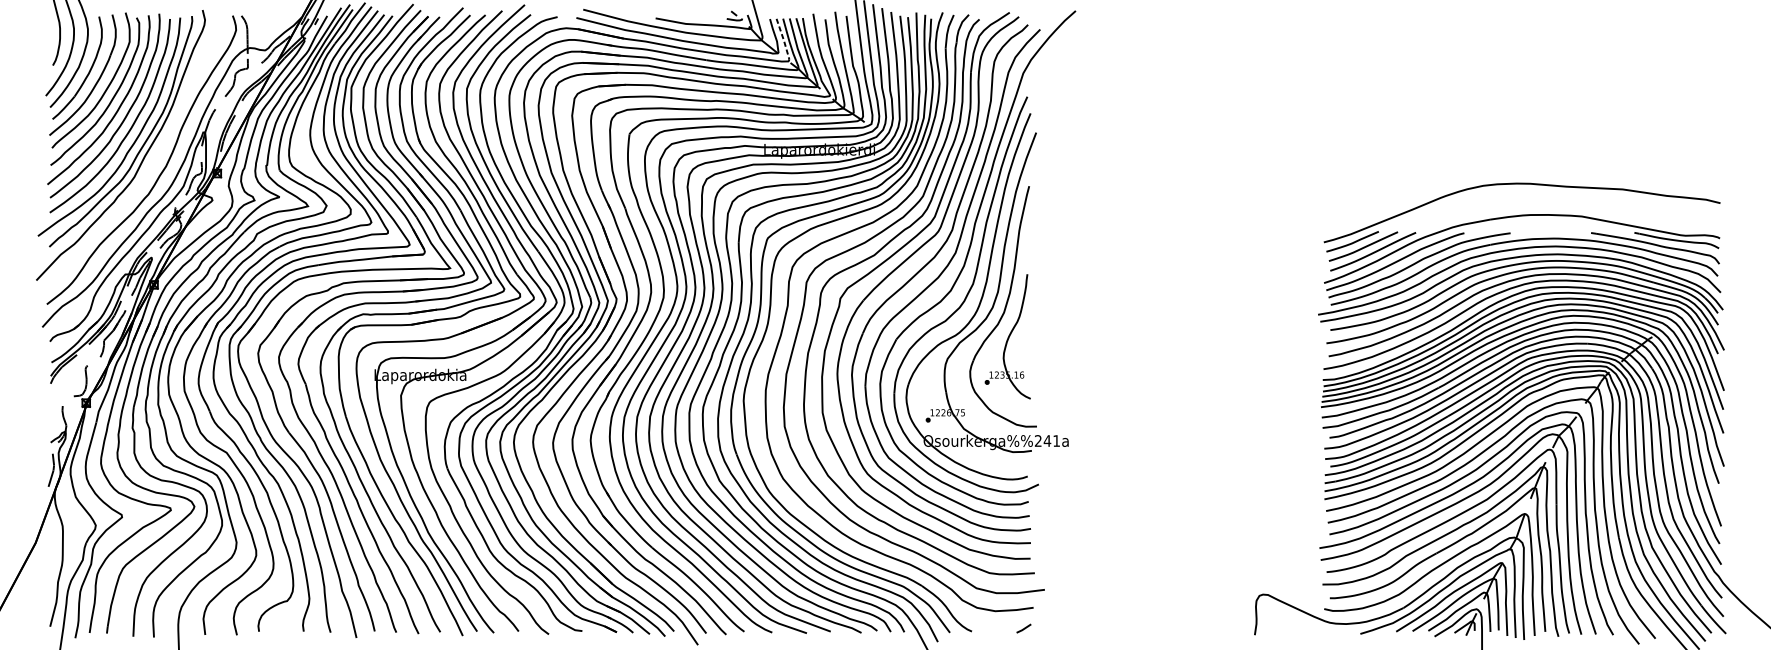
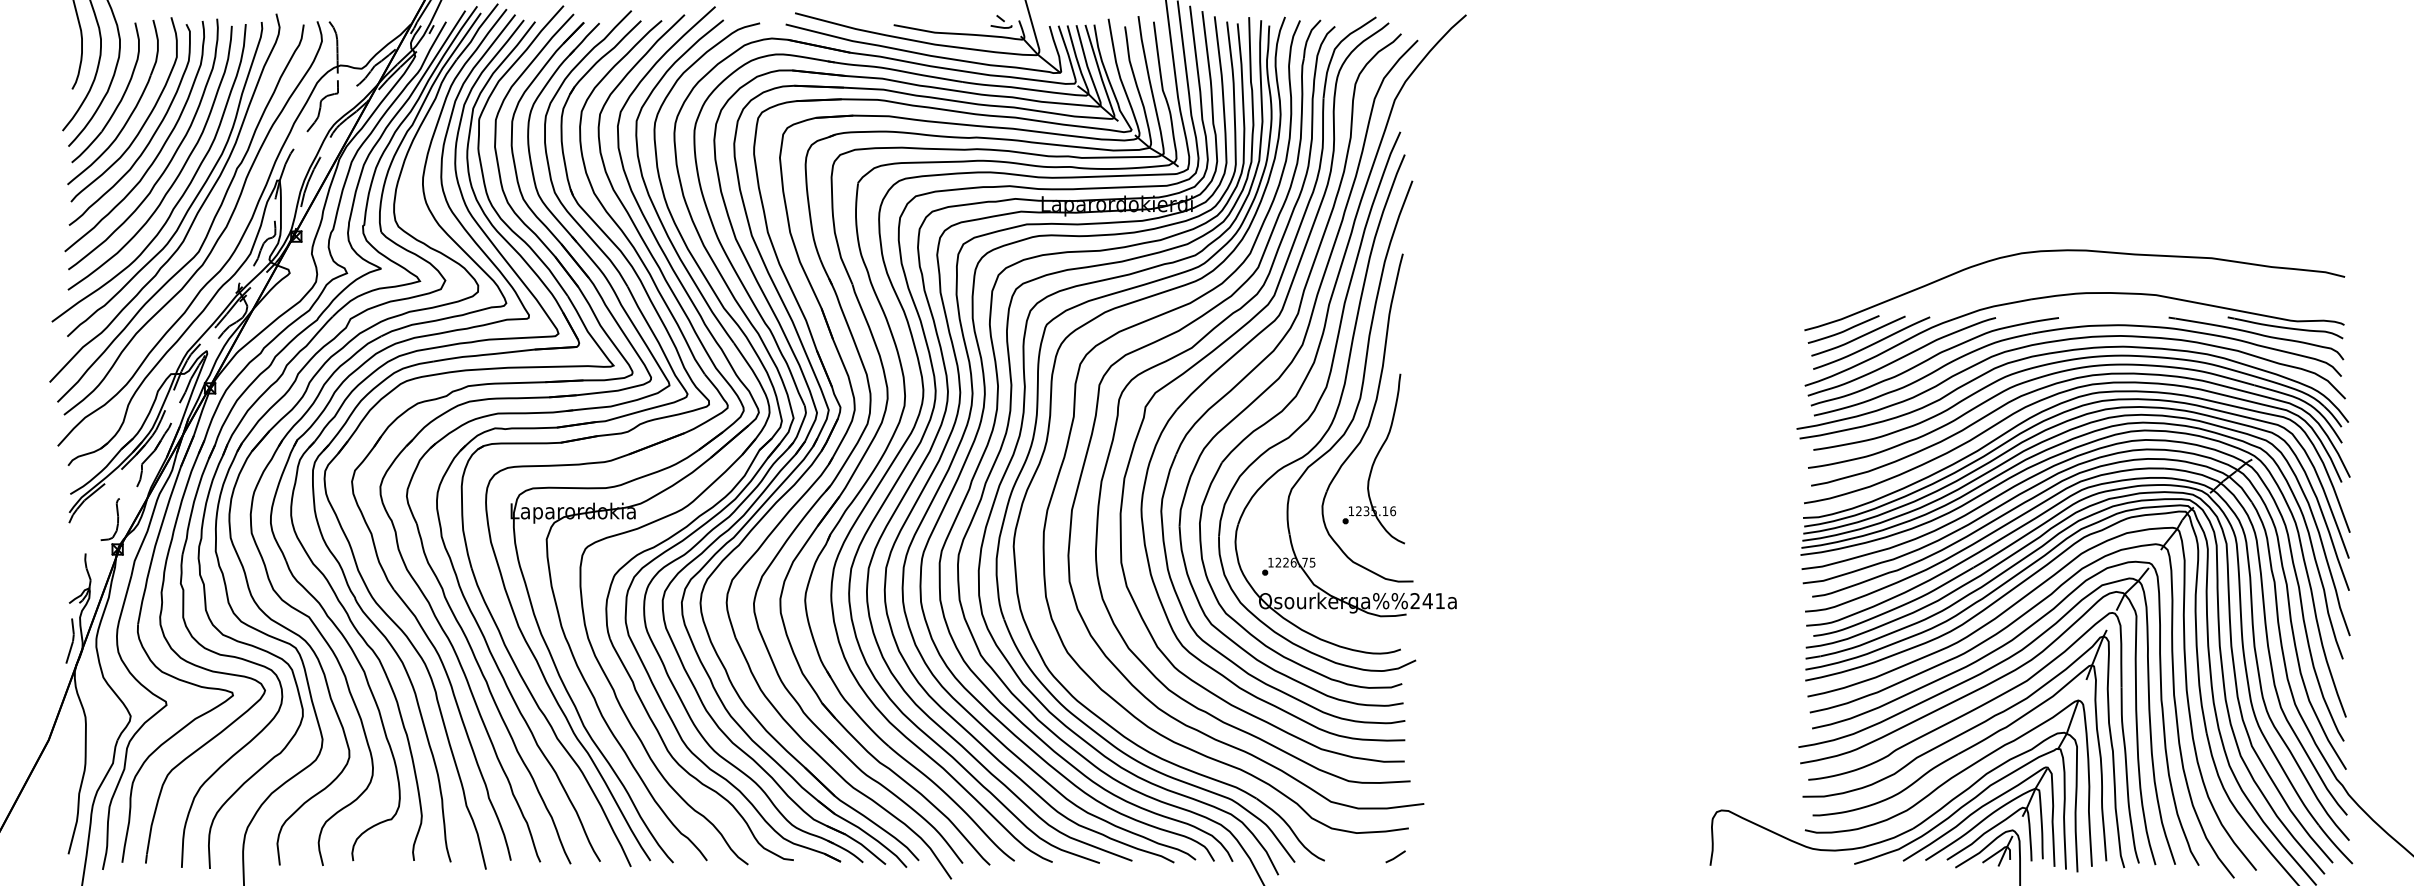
line: (783, 39) -> (1068, 54), dashed -> solid
curve: (154, 164) -> (210, 224), added

